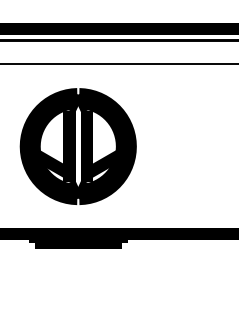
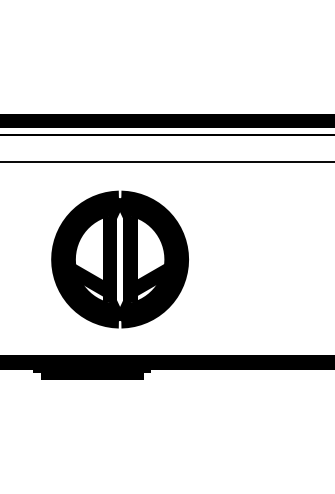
part: (77, 146) -> (119, 259), moved

